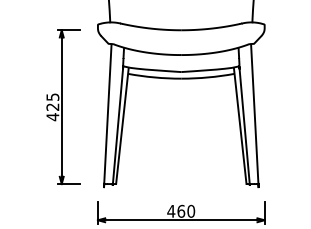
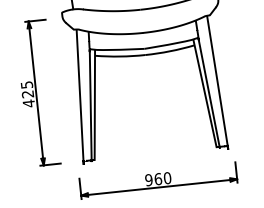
text: (171, 210) -> (149, 179), 460 -> 960

